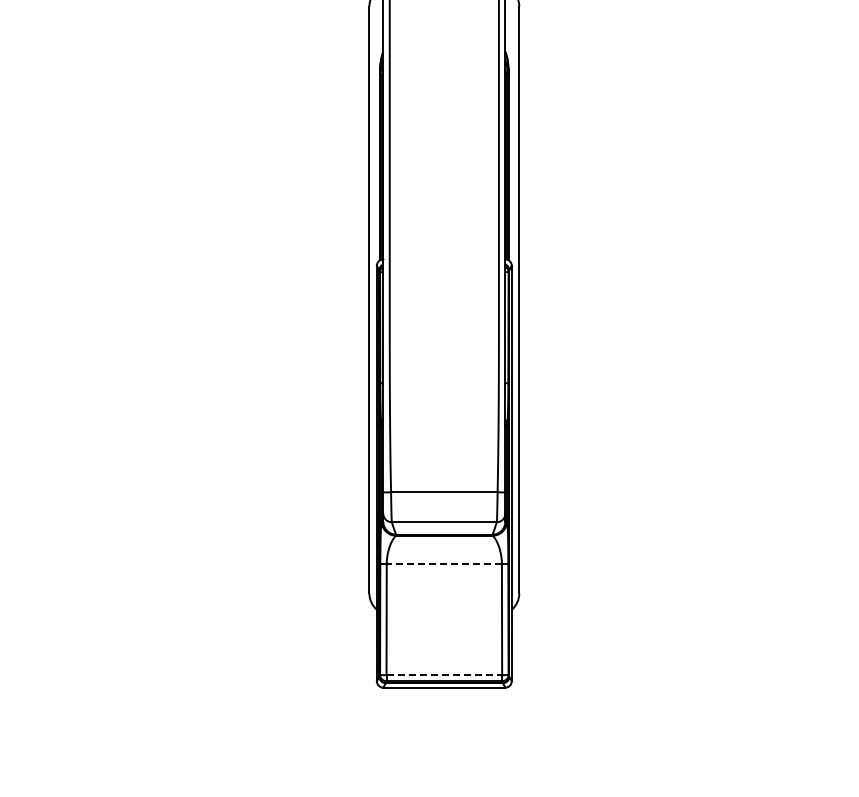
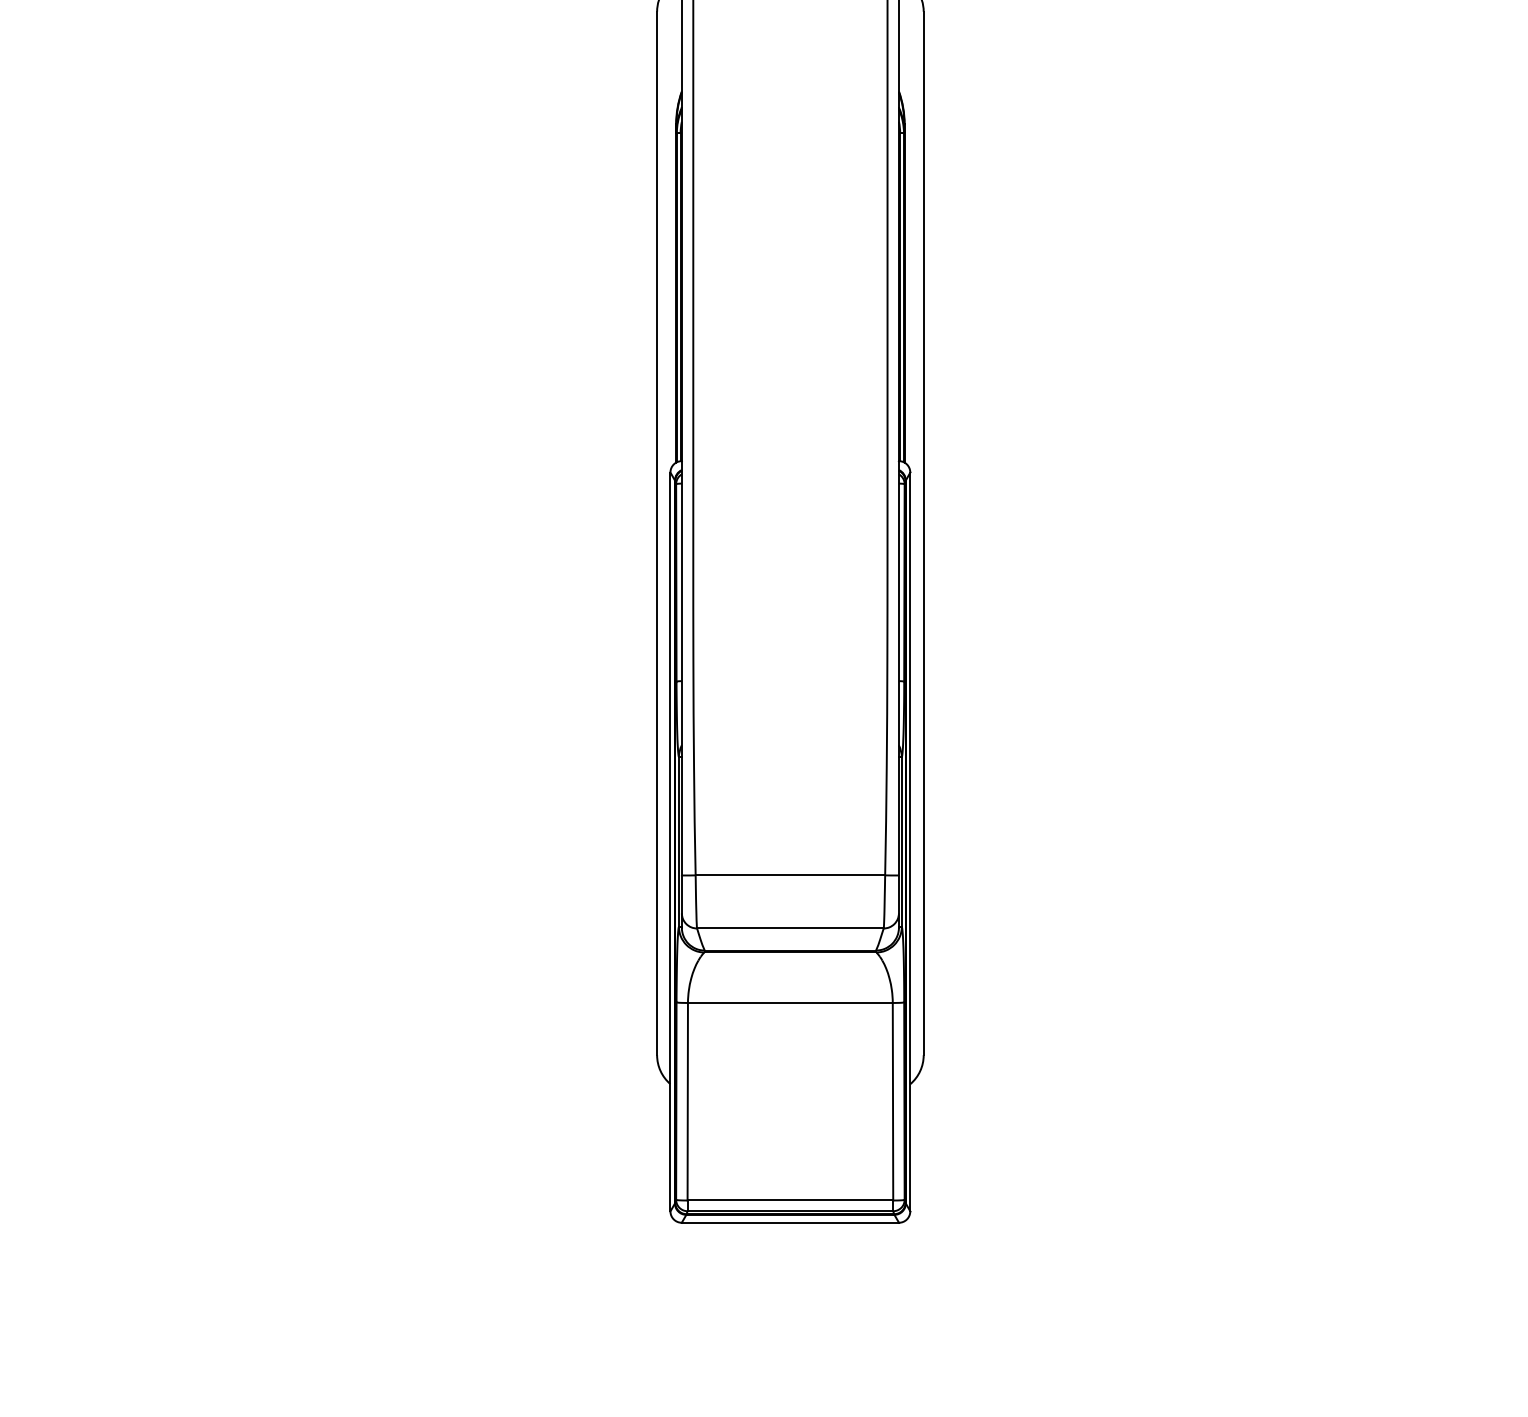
line: (444, 564) -> (790, 1003), dashed -> solid
line: (444, 675) -> (790, 1201), dashed -> solid

